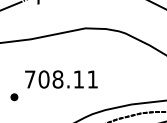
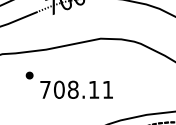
part: (14, 97) -> (29, 75), moved

